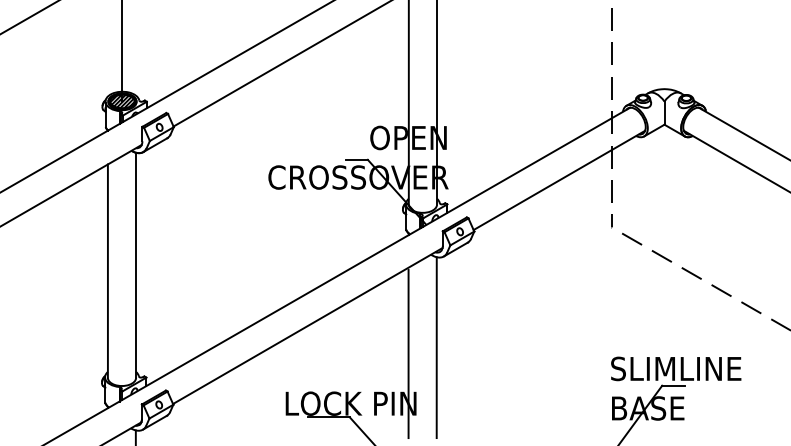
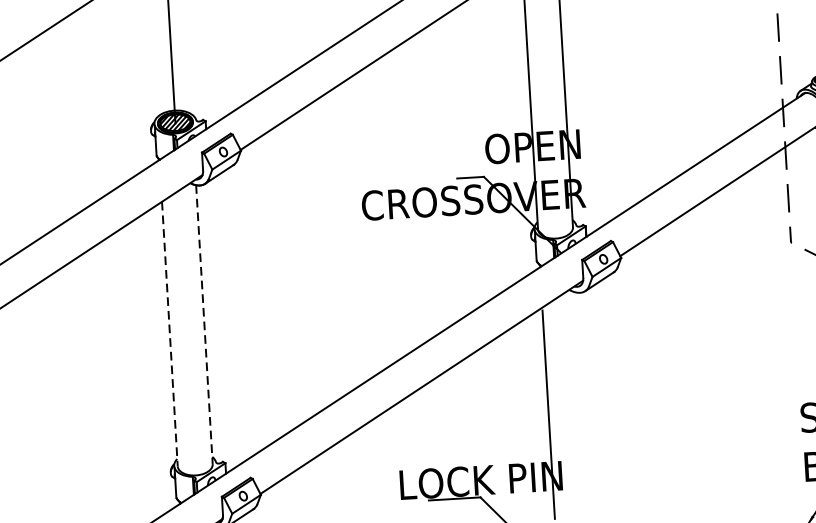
line: (136, 265) -> (204, 324), solid -> dashed
line: (107, 271) -> (169, 334), solid -> dashed
line: (436, 347) -> (582, 404), removed

